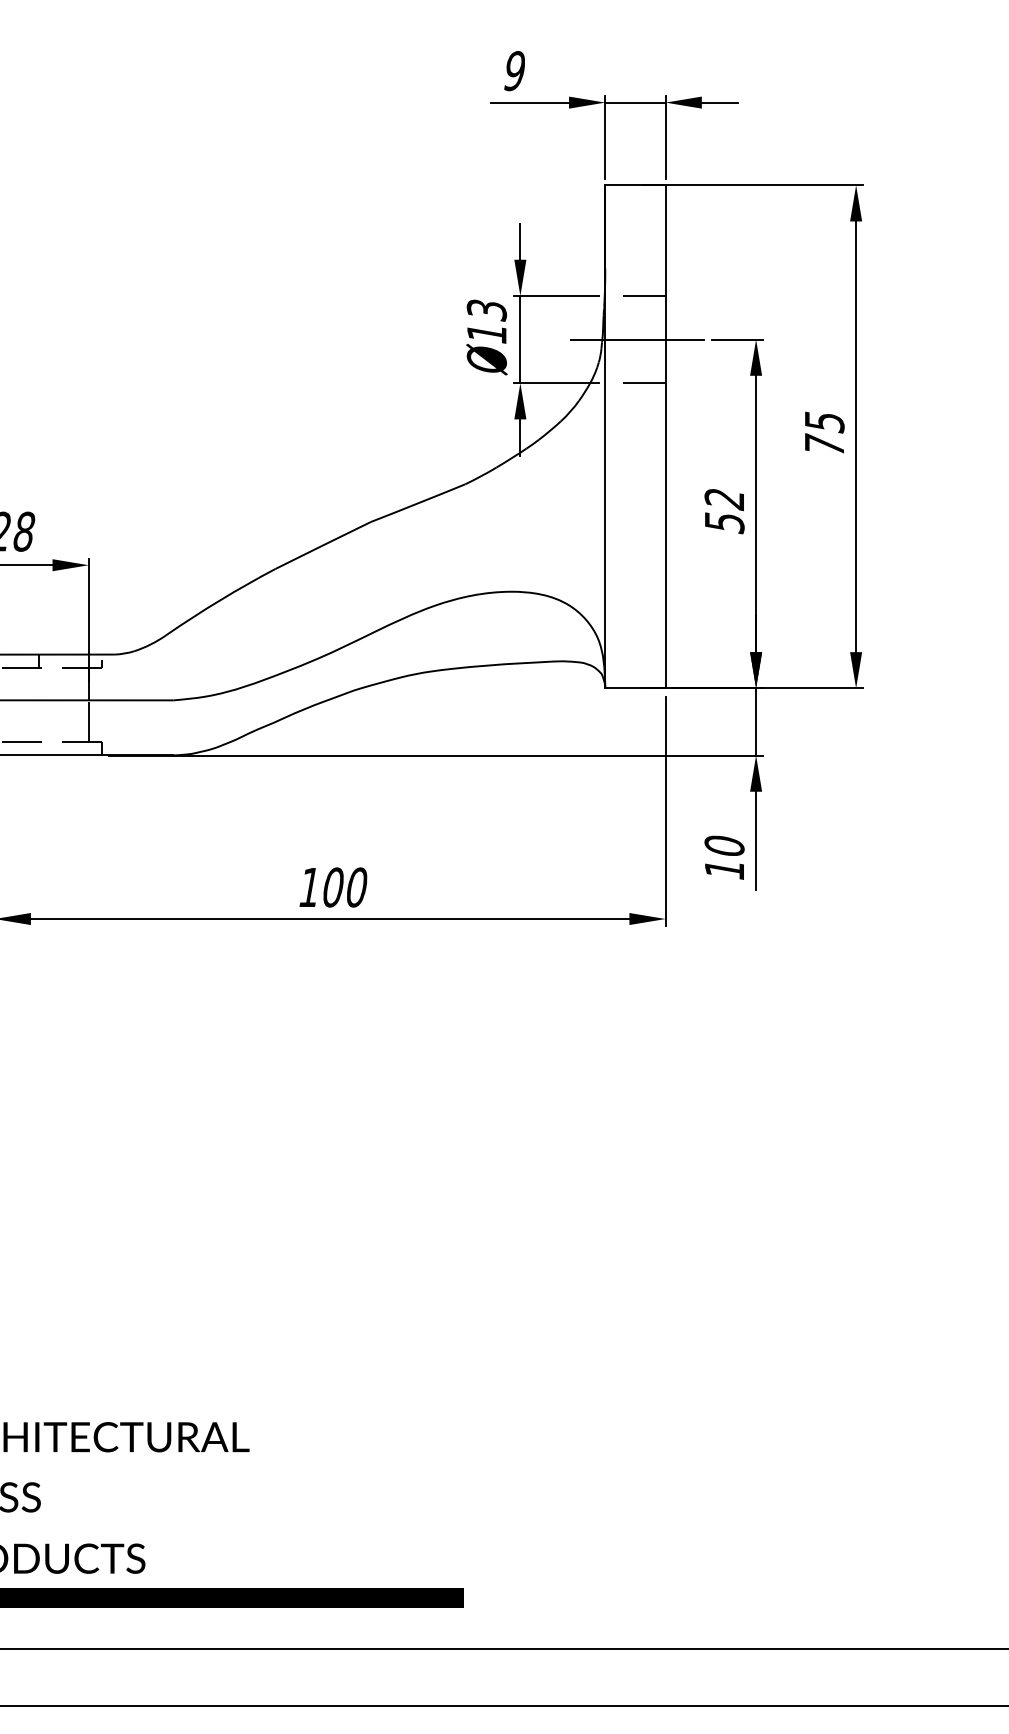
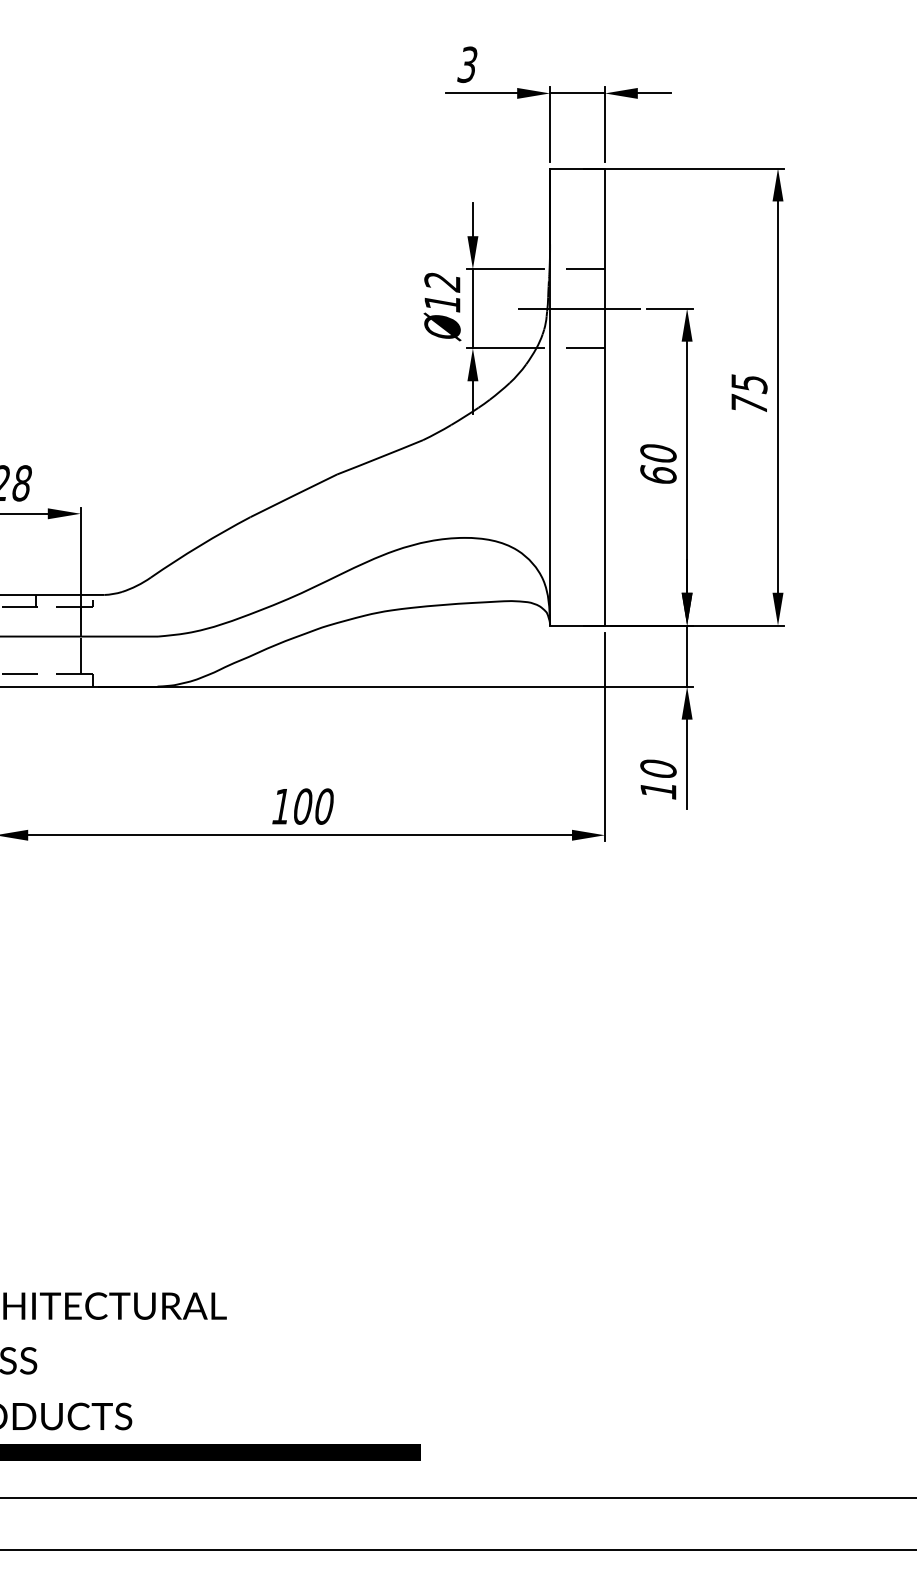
text: (514, 70) -> (467, 64), 9 -> 3
text: (486, 310) -> (442, 282), Ø13 -> Ø12
text: (724, 510) -> (658, 464), 52 -> 60

